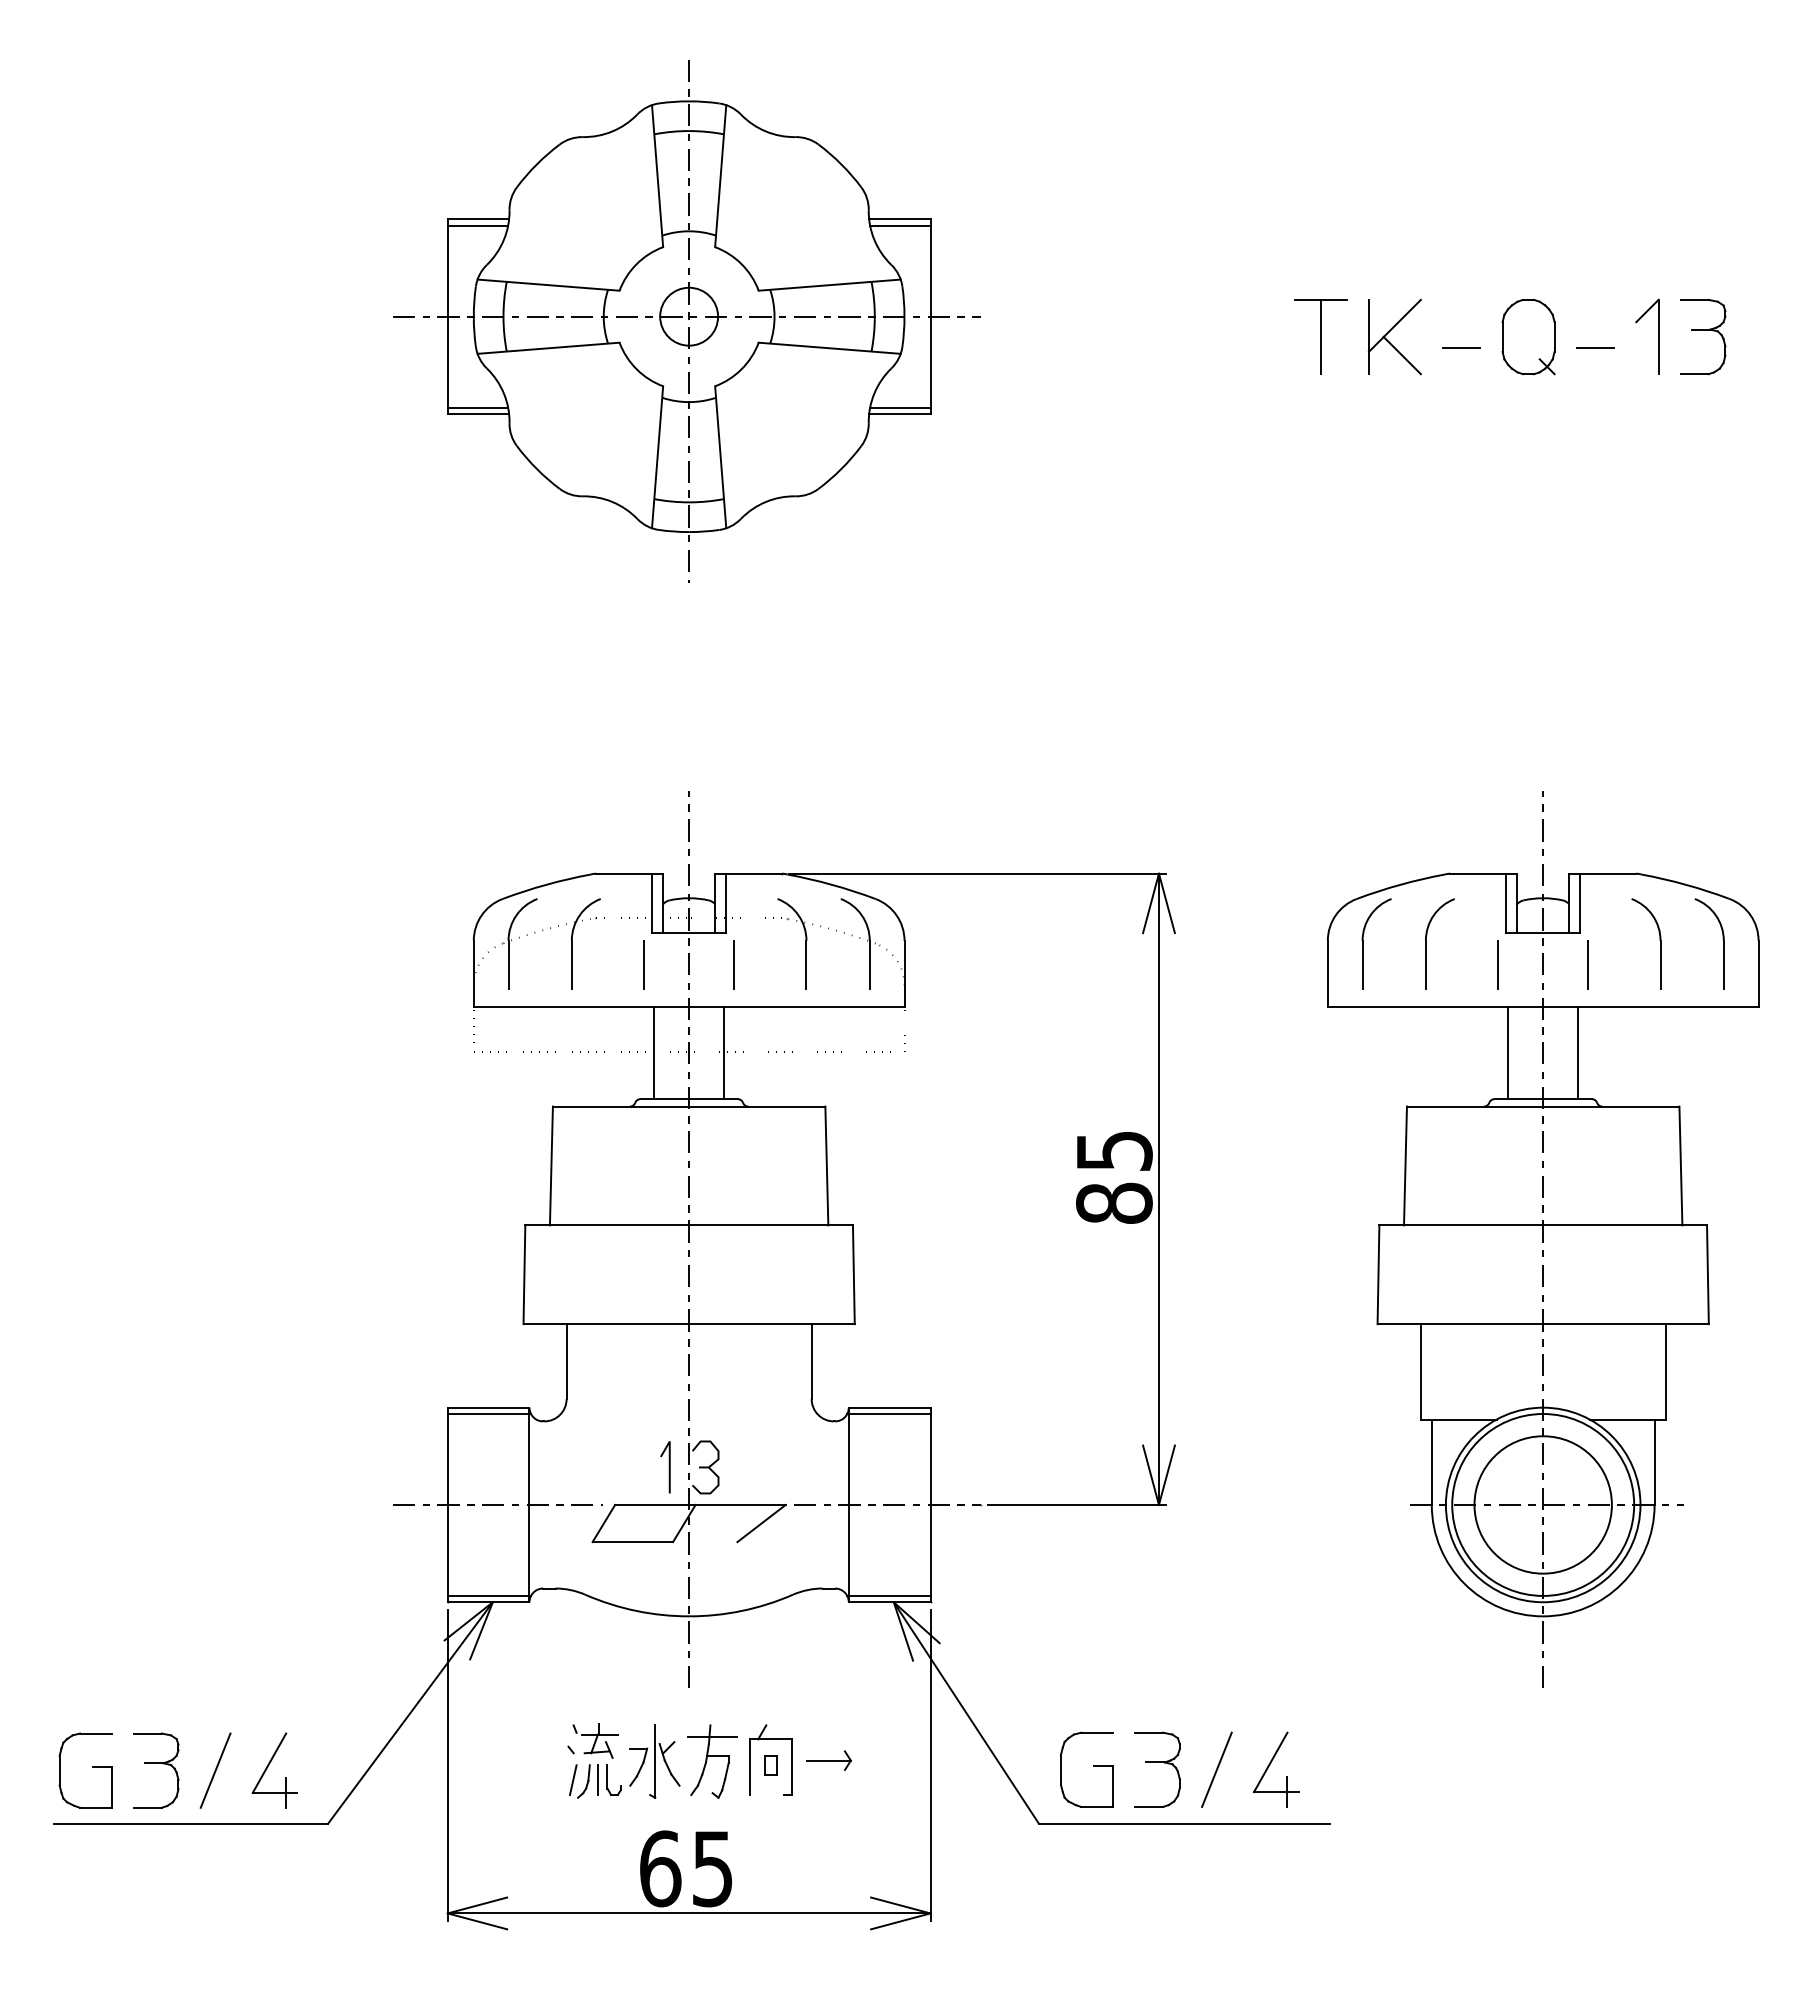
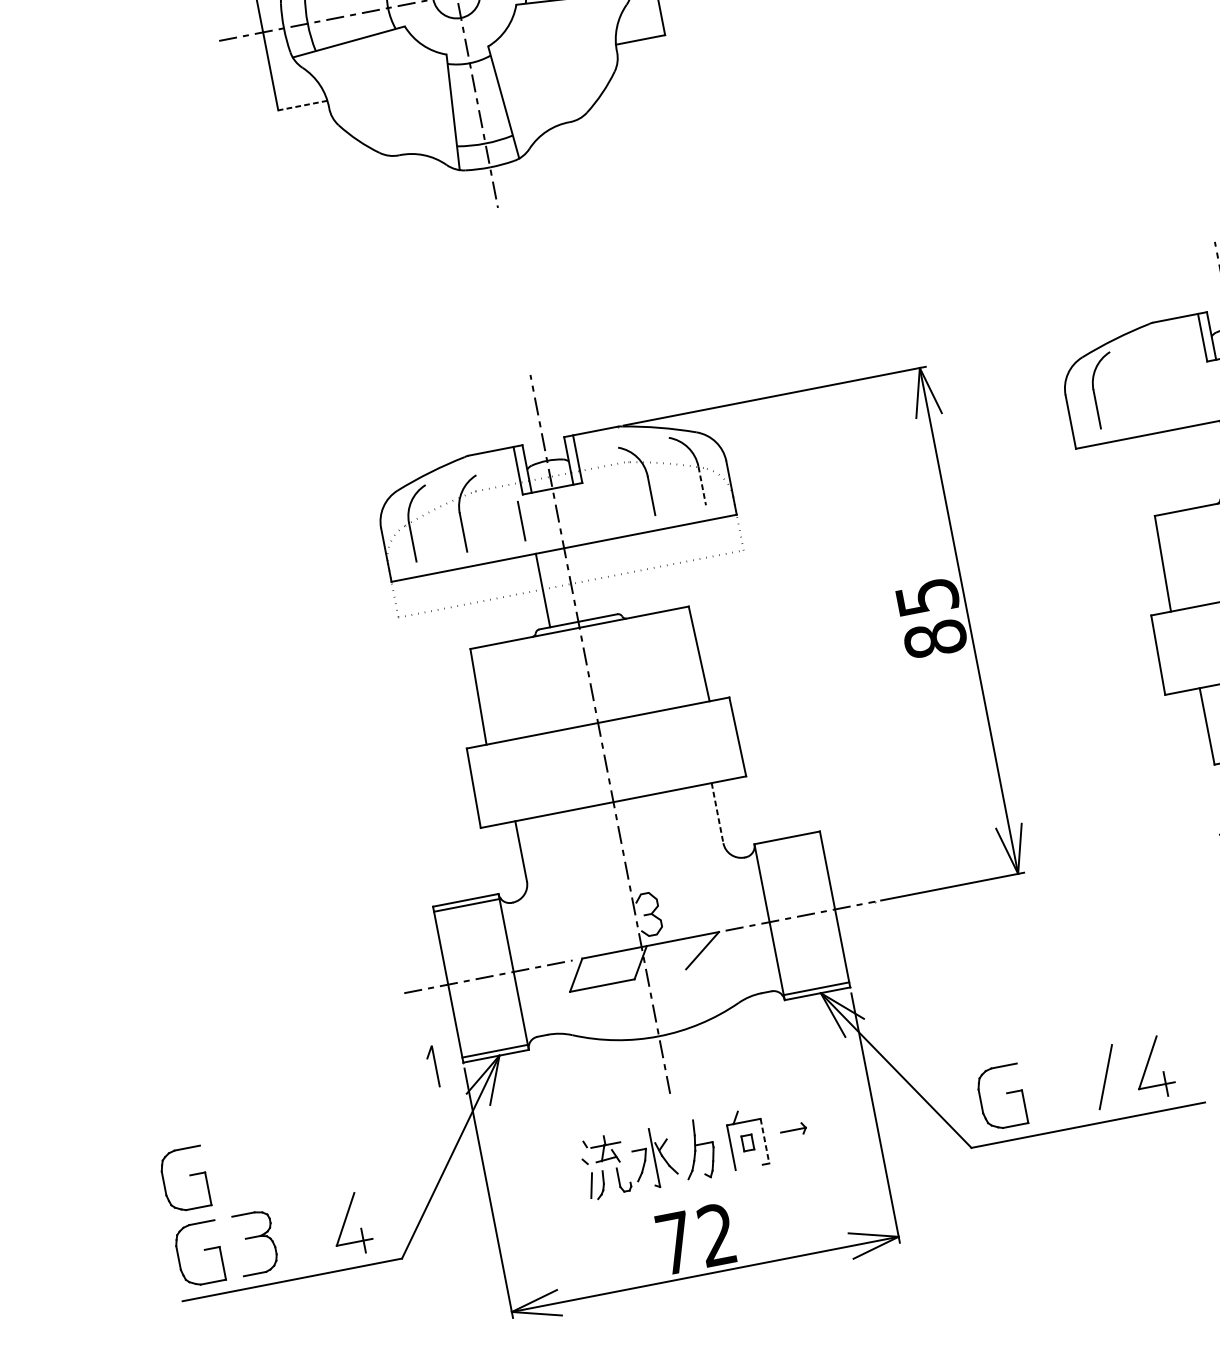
line: (477, 407) -> (301, 100), removed
line: (900, 407) -> (640, 34), removed
line: (478, 414) -> (302, 105), solid -> dashed
part: (1426, 943) -> (1145, 382), removed
line: (733, 964) -> (593, 507), removed
line: (1498, 964) -> (1206, 387), removed
line: (869, 965) -> (702, 486), solid -> dashed
line: (724, 1053) -> (599, 579), removed
line: (811, 1362) -> (717, 813), solid -> dashed
line: (888, 1414) -> (787, 843), removed
line: (668, 1467) -> (434, 1066), moved
part: (92, 1674) -> (189, 1175), added
line: (711, 1737) -> (695, 1129), removed
part: (828, 1760) -> (793, 1130), size x0.7
part: (1157, 1762) -> (1057, 1080), removed
line: (792, 1767) -> (765, 1141), solid -> dashed
line: (215, 1770) -> (303, 1233), removed
line: (597, 1780) -> (611, 1182), removed
text: (686, 1868) -> (696, 1238), 65 -> 72

